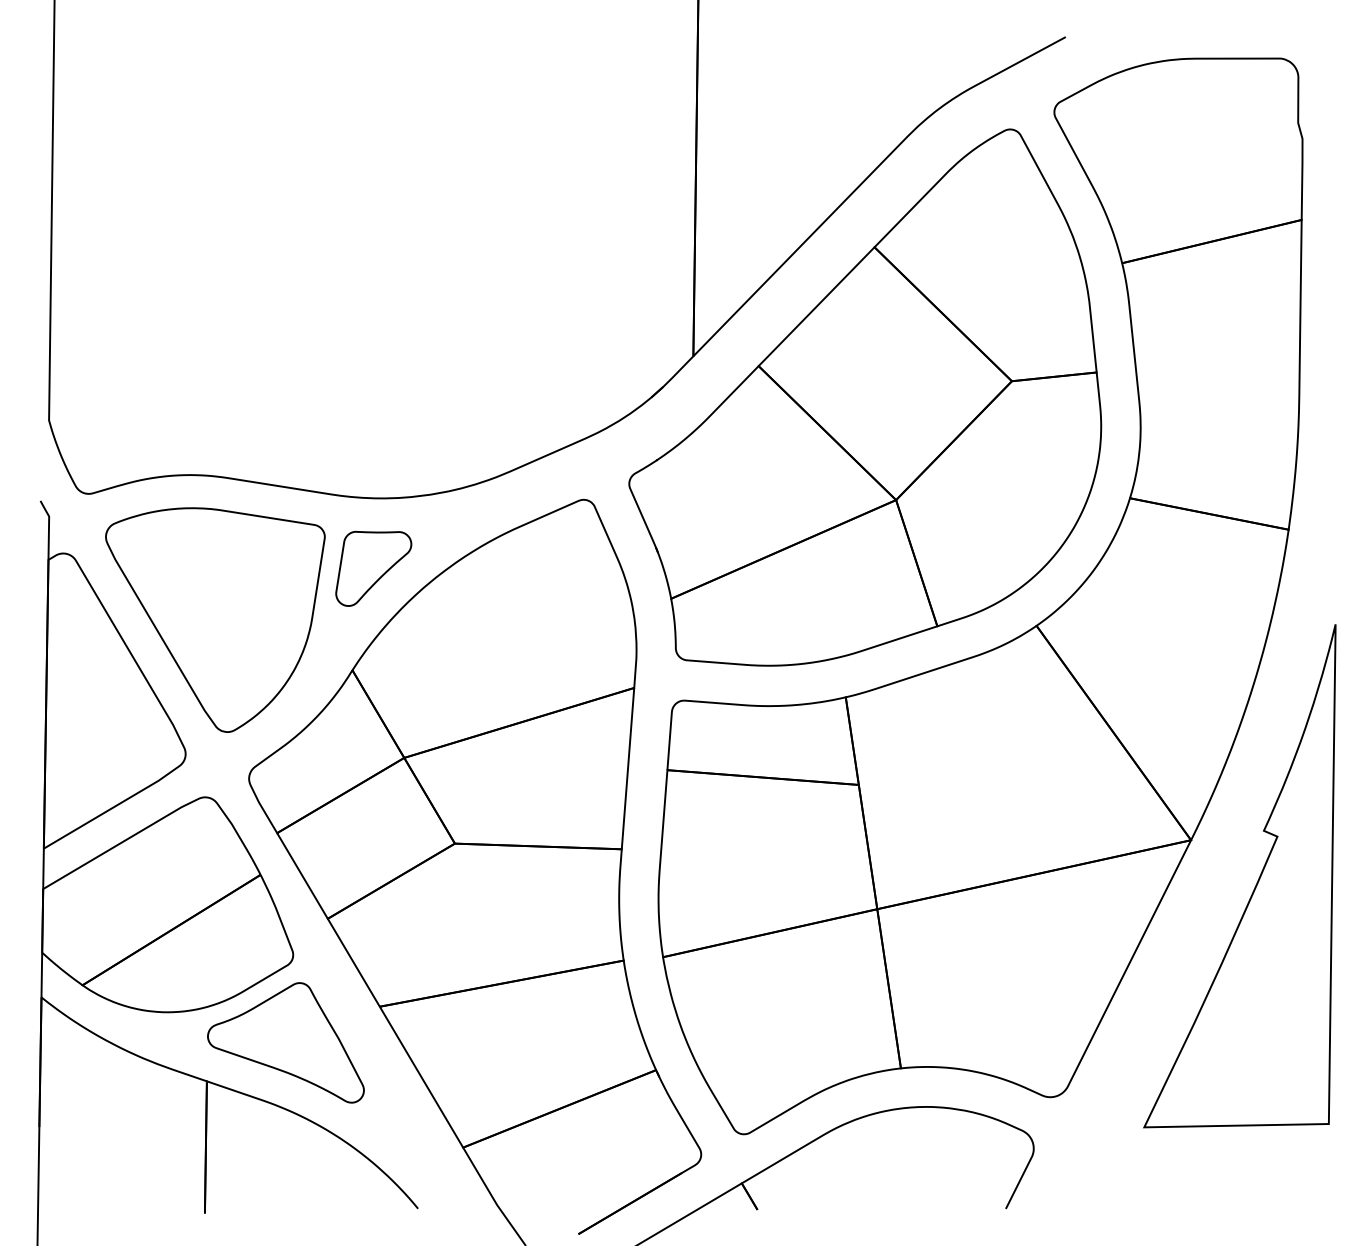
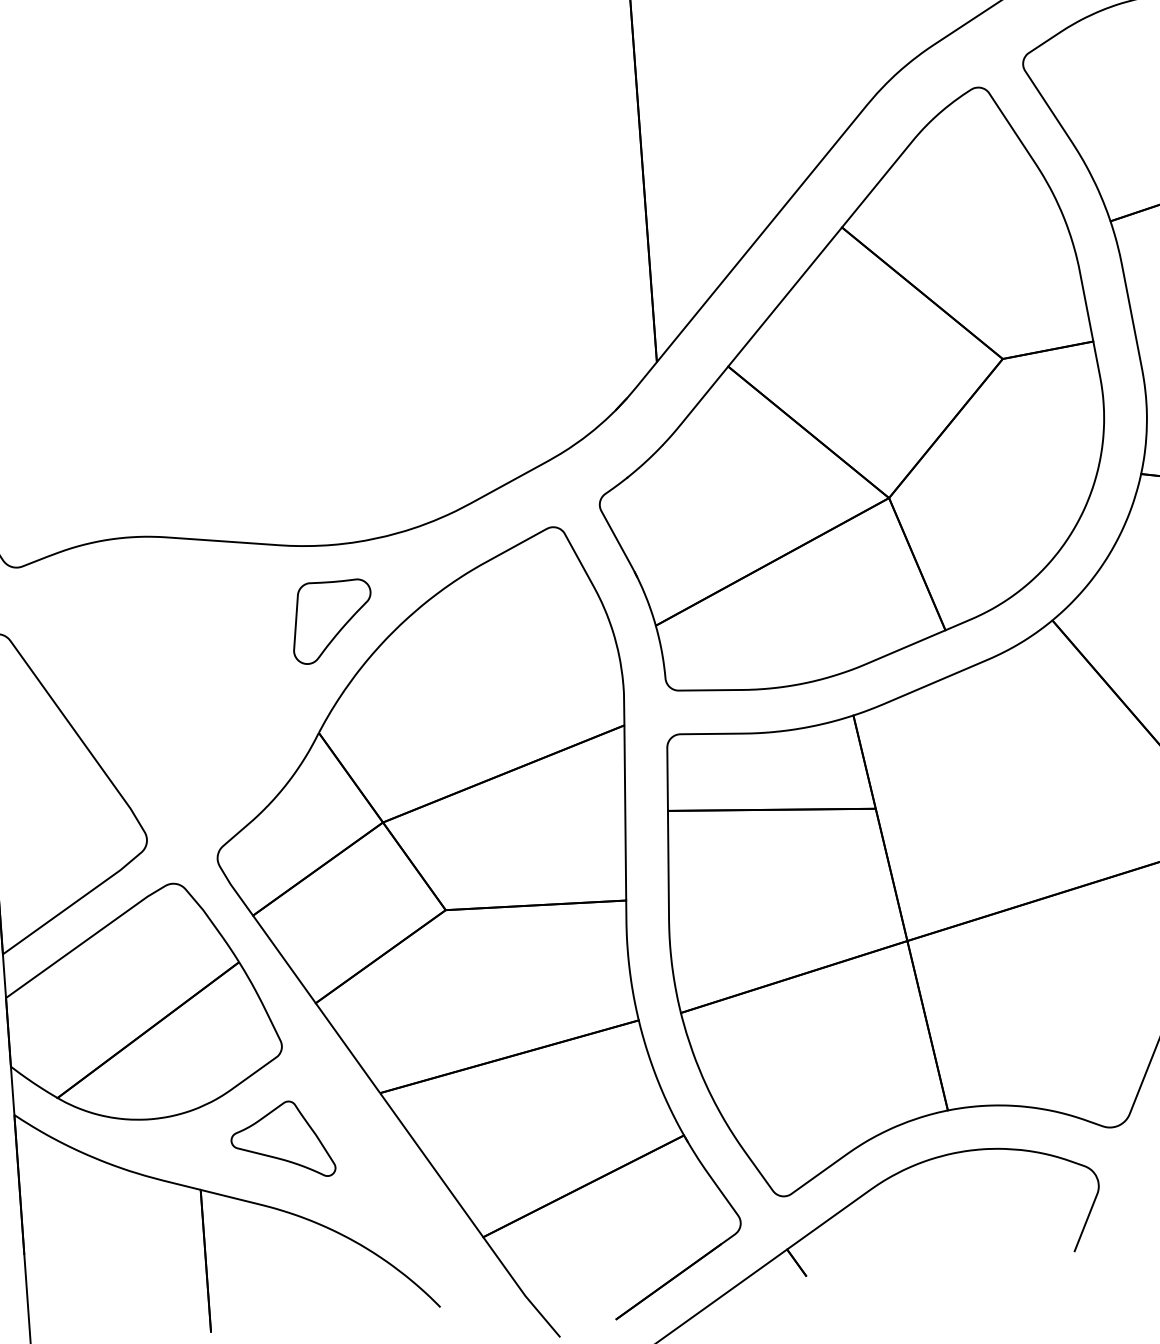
part: (215, 619) -> (166, 691), removed
part: (285, 1042) -> (281, 1140), size x0.6

